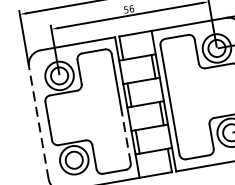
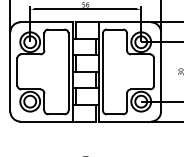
line: (38, 122) -> (10, 71), dashed -> solid
line: (125, 134) -> (68, 90), dashed -> solid

